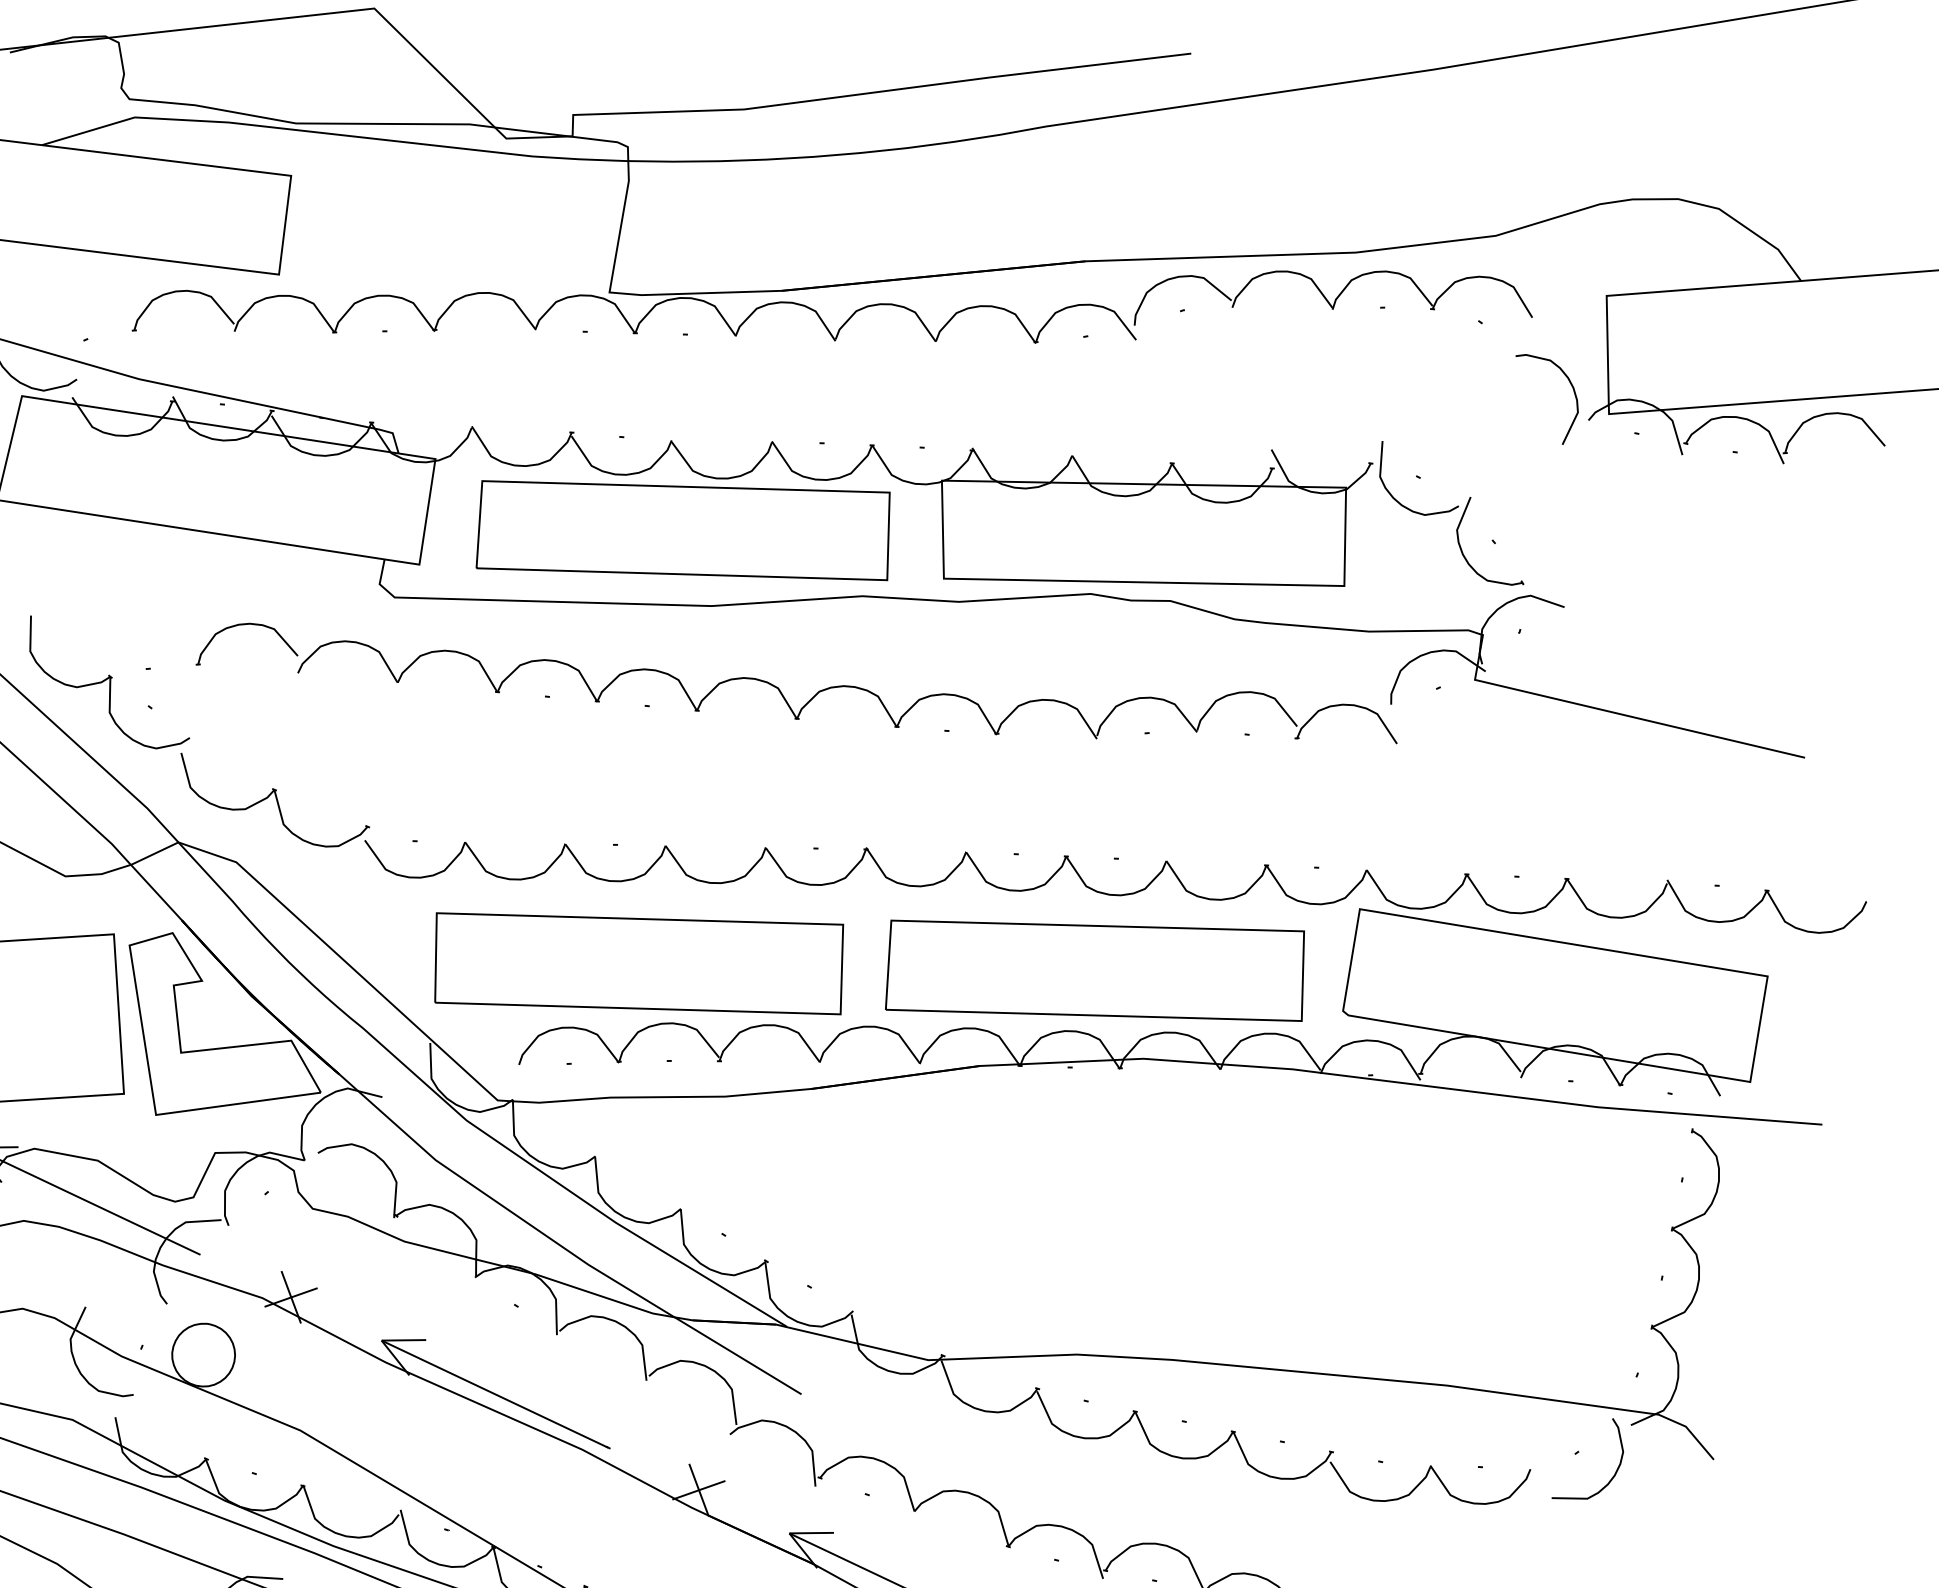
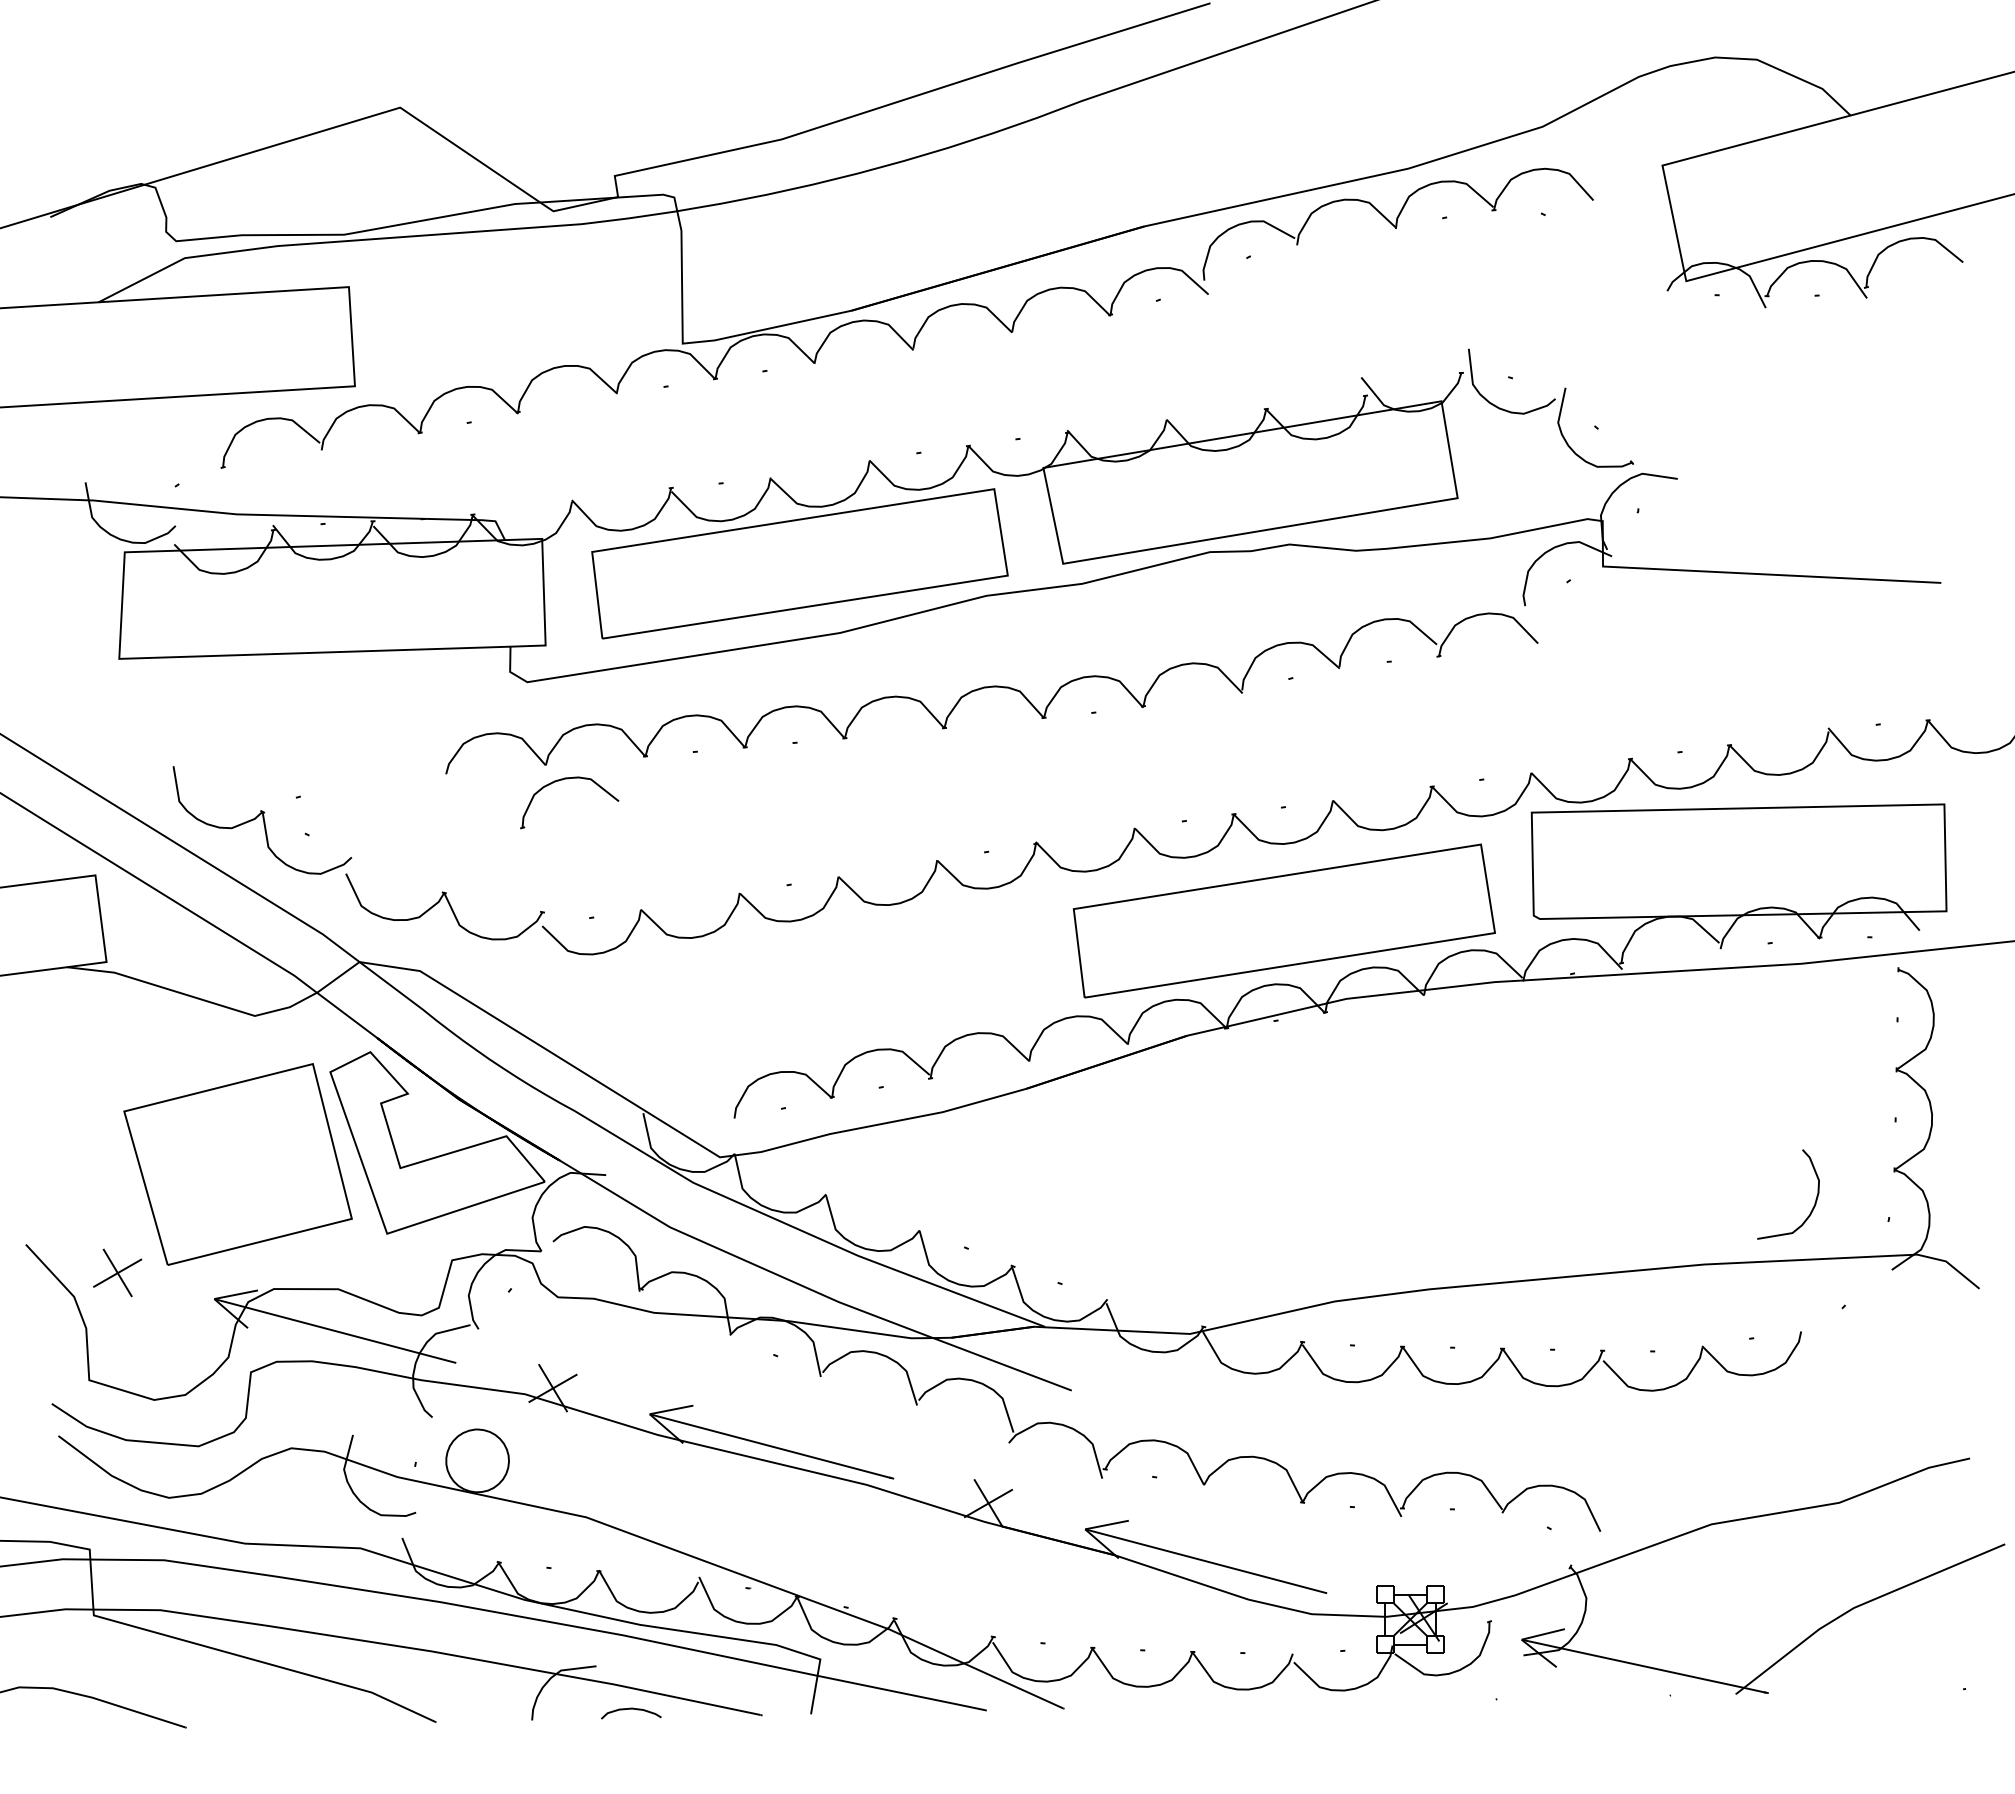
curve: (1572, 390) -> (1646, 264), removed
part: (252, 625) -> (568, 779), moved
part: (638, 963) -> (833, 997), removed
curve: (1614, 1472) -> (1814, 1202), moved

